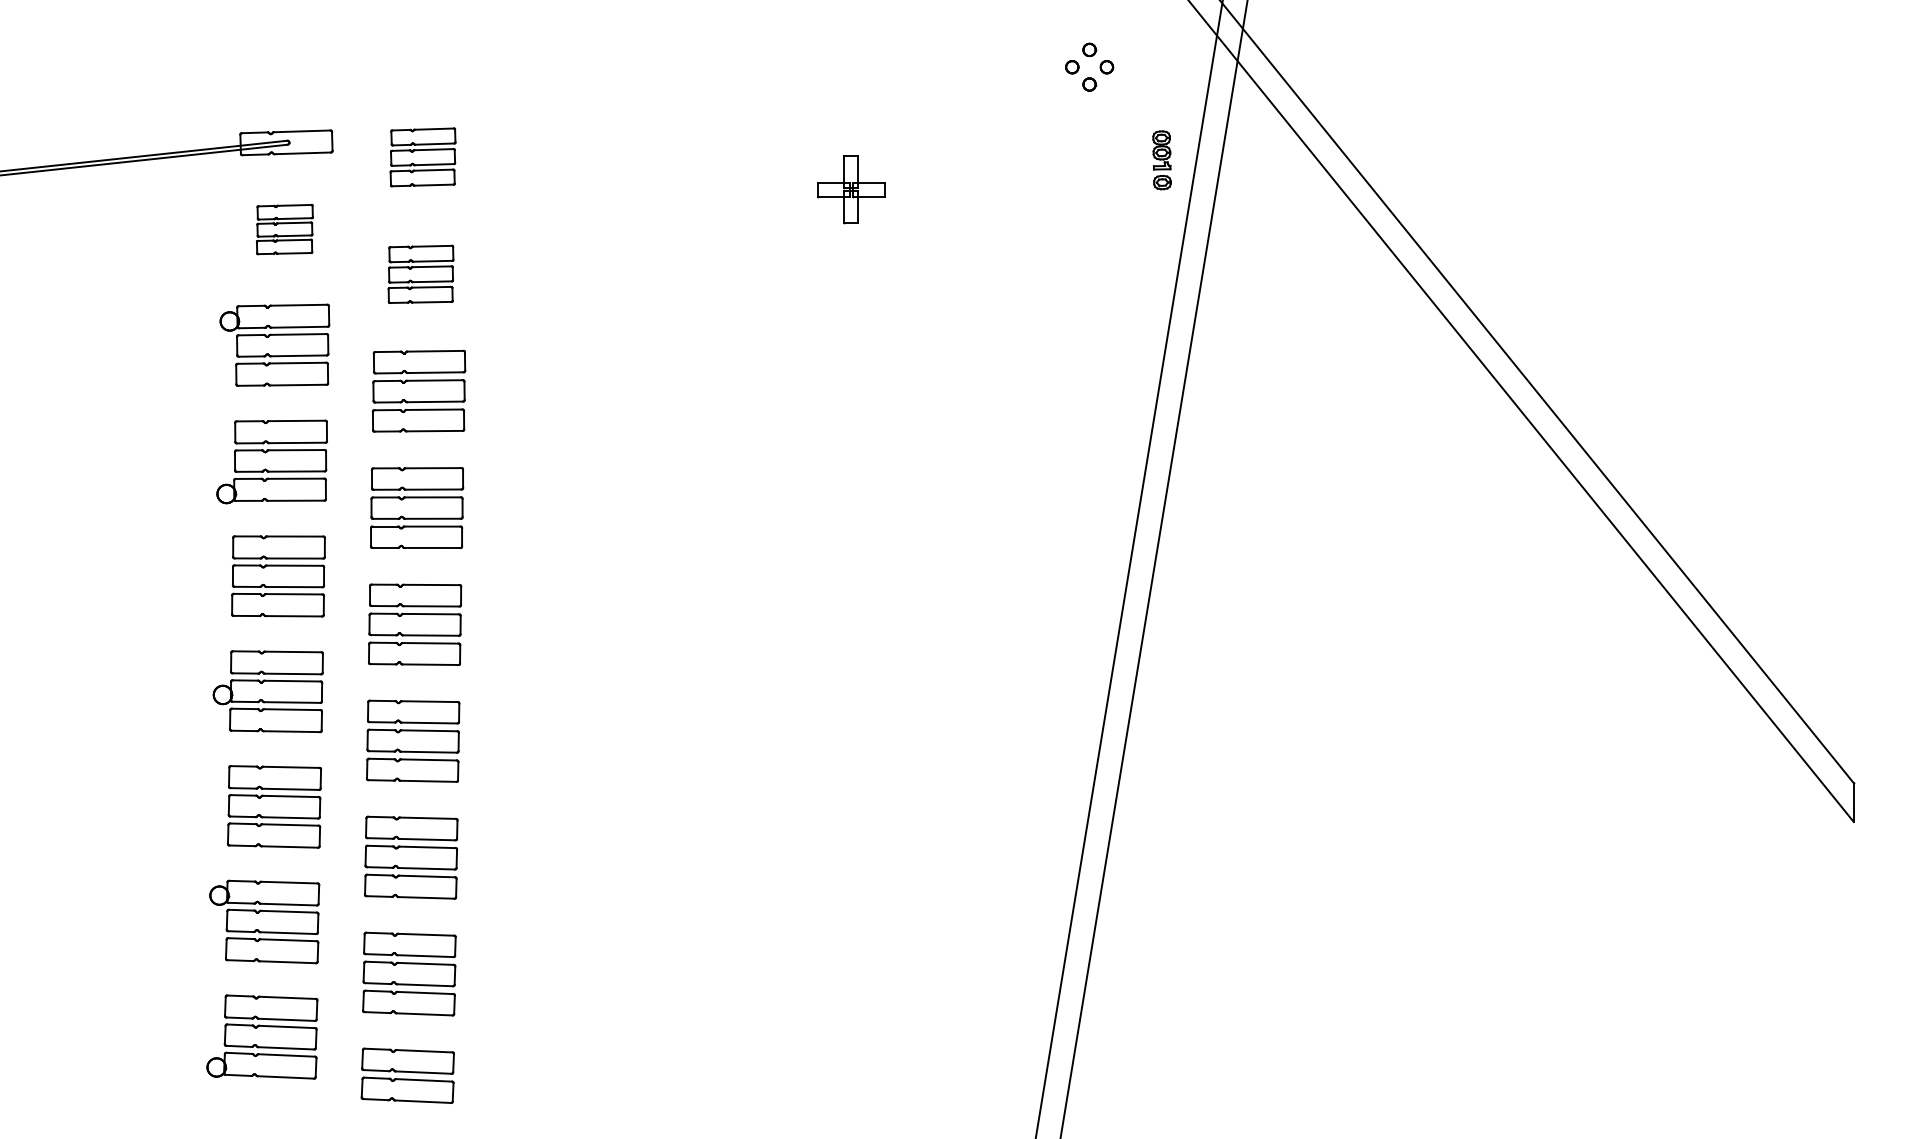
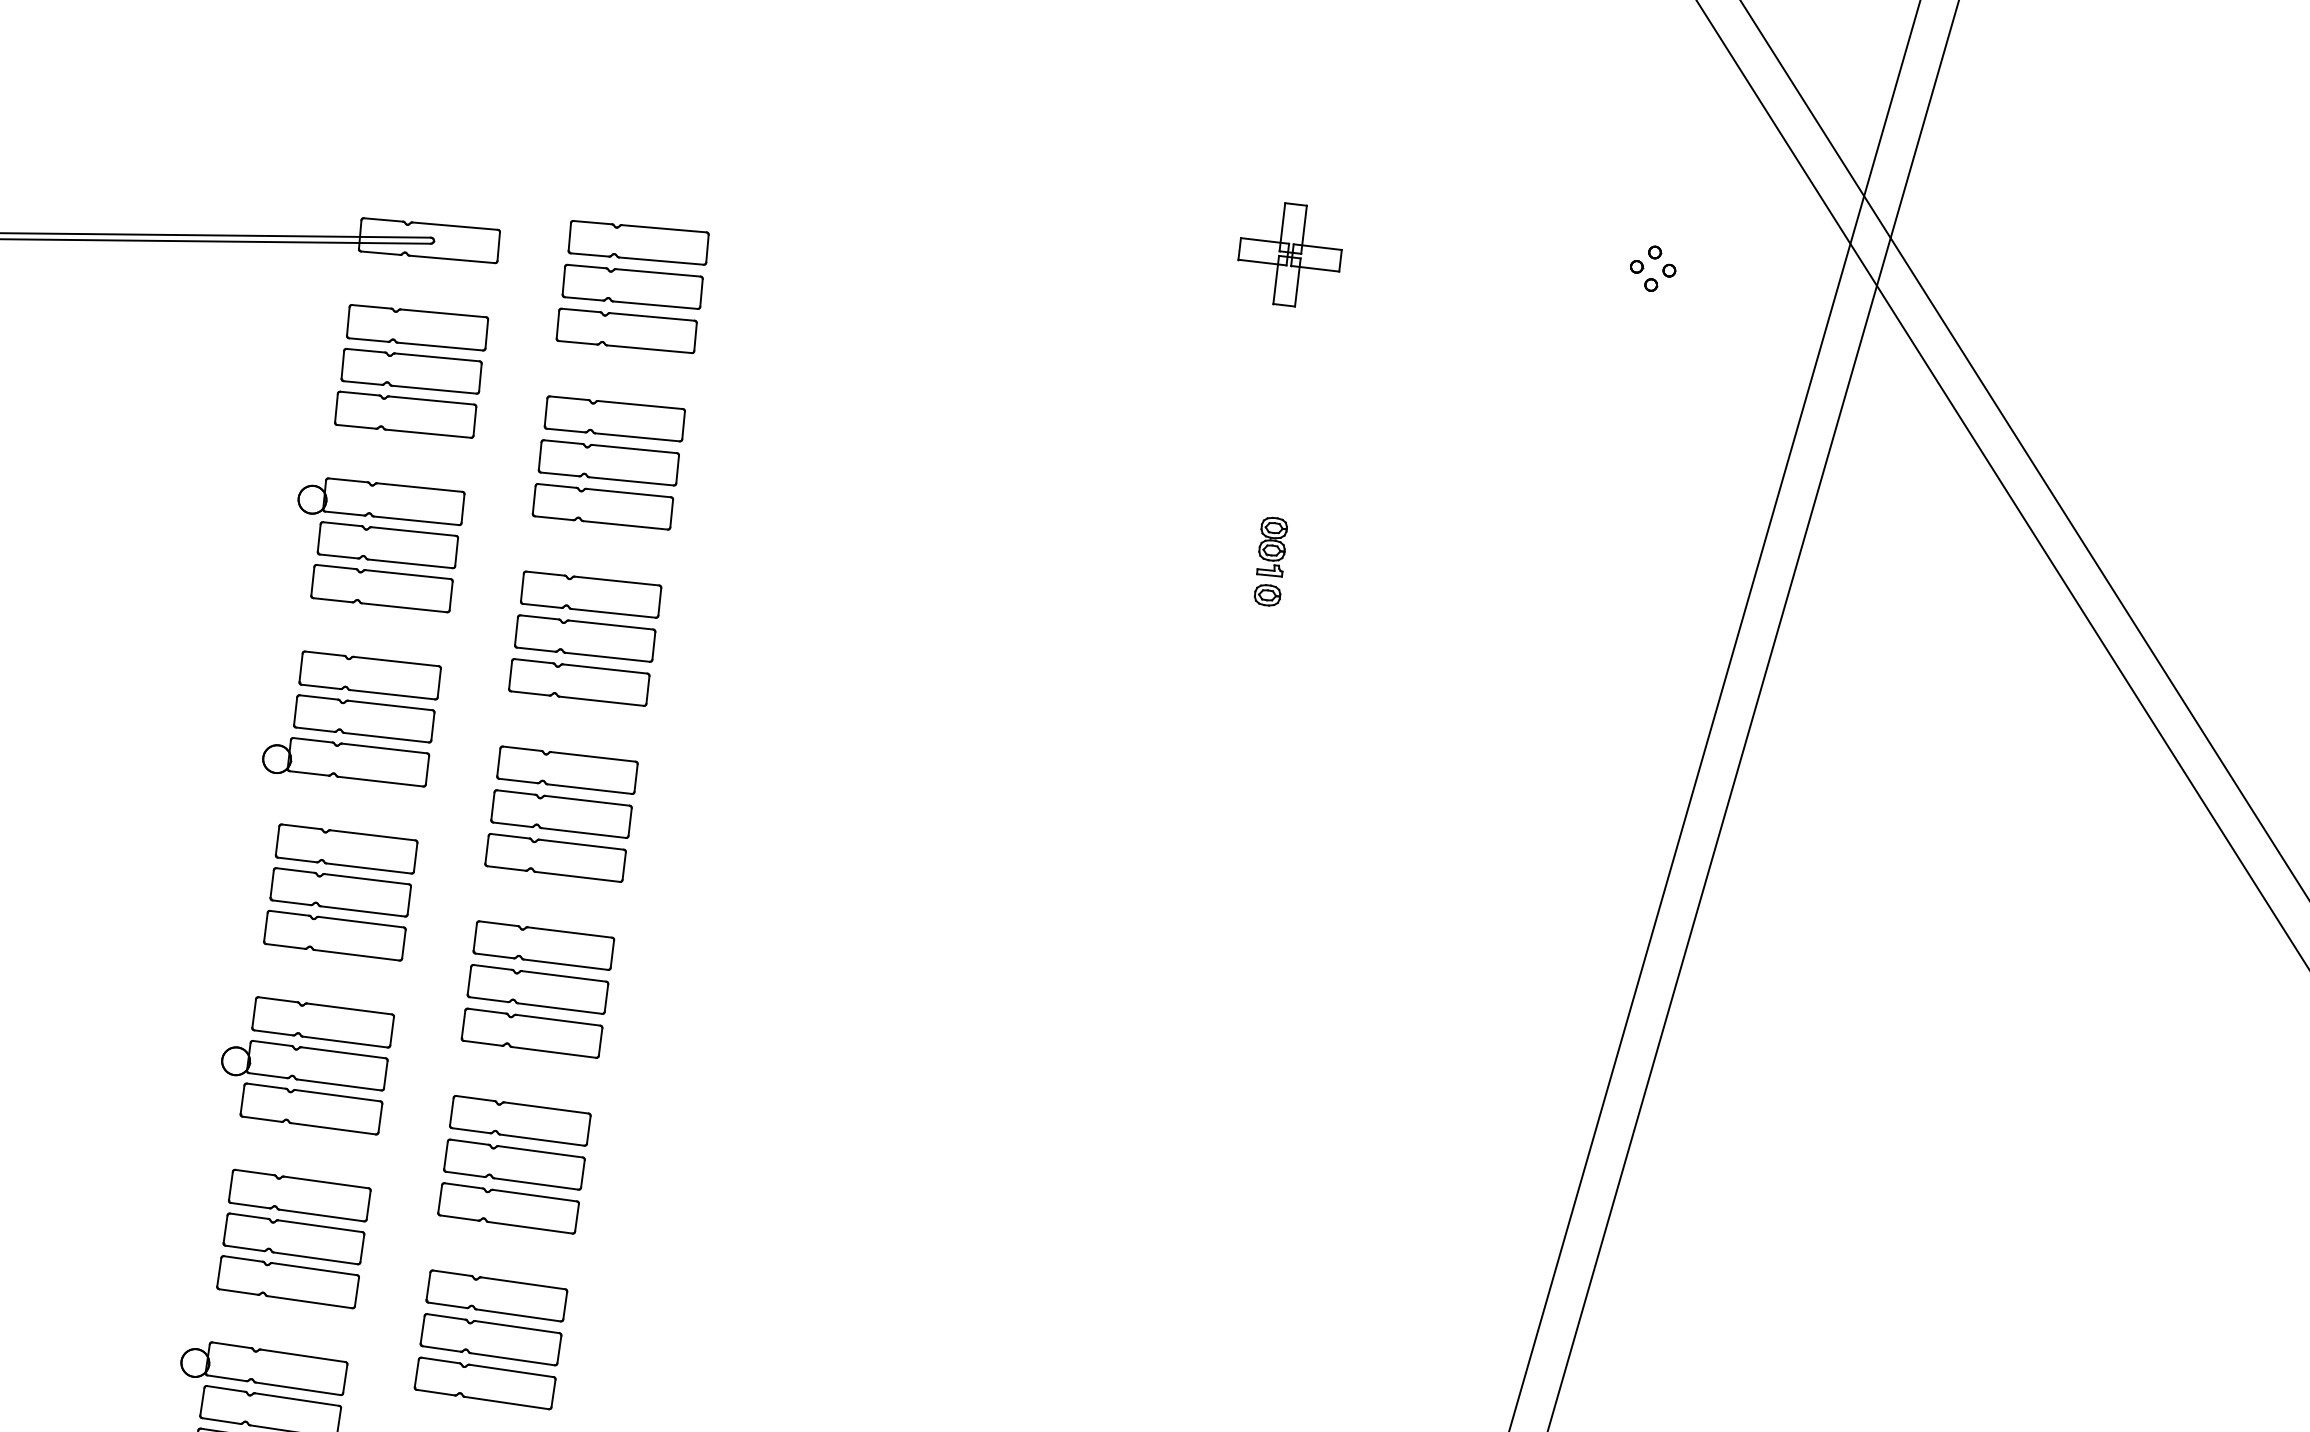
part: (1089, 66) -> (1652, 267), size x0.62
part: (422, 157) -> (631, 286), size x1.43
part: (1161, 160) -> (1270, 561), moved
part: (851, 189) -> (1290, 254), moved
part: (284, 229) -> (411, 370), size x1.67
part: (420, 274) -> (608, 462), size x1.43

